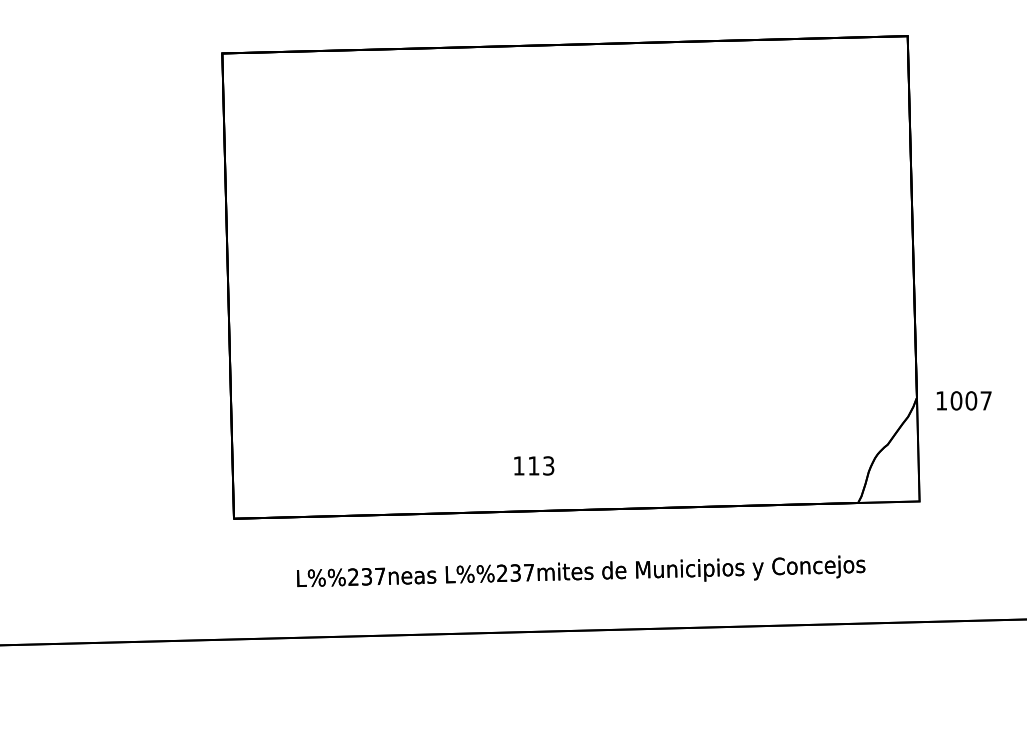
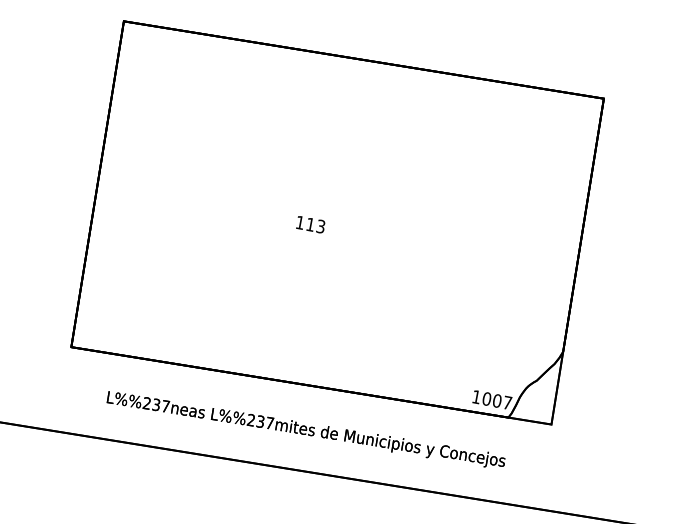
text: (963, 400) -> (491, 399), moved
text: (534, 465) -> (311, 224), moved

